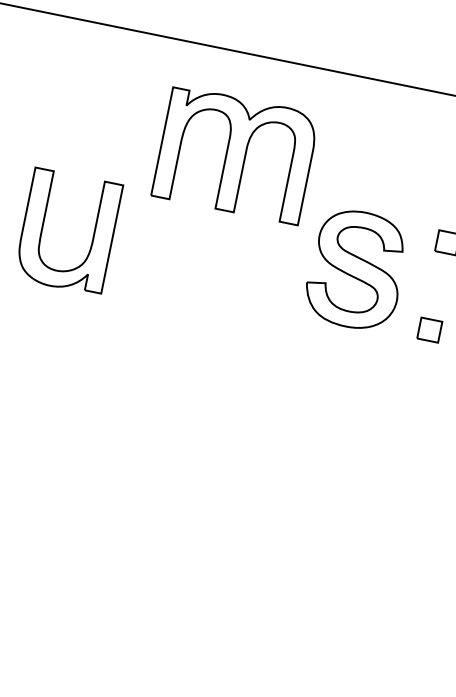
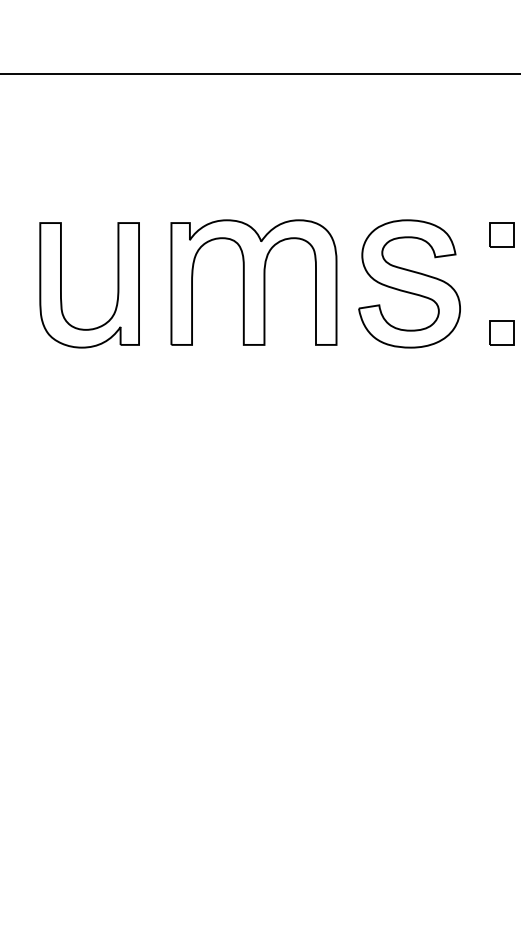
part: (235, 154) -> (253, 282), moved
part: (43, 226) -> (61, 285), moved

